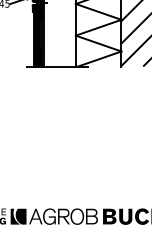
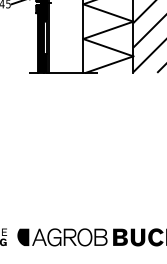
fill: (15, 216) -> (17, 237), removed

